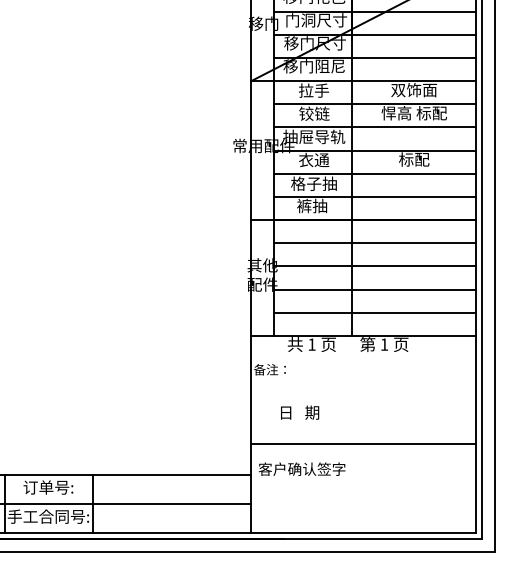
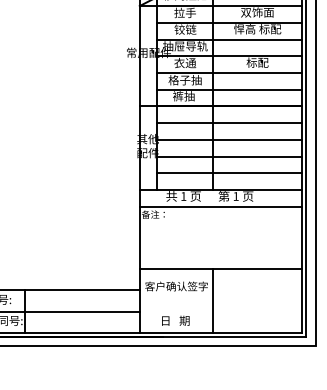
line: (363, 358) -> (220, 206), added
text: (300, 412) -> (176, 320), moved
line: (351, 488) -> (212, 300), added

